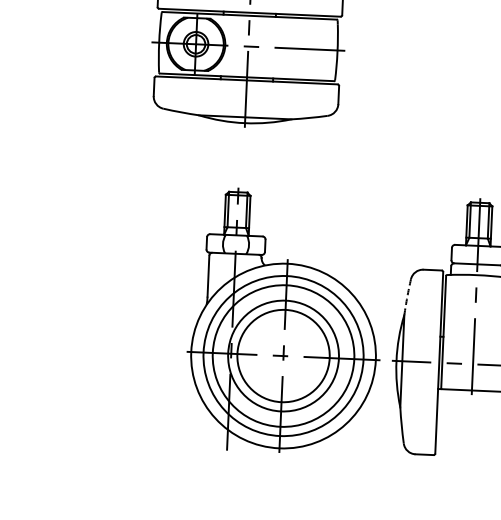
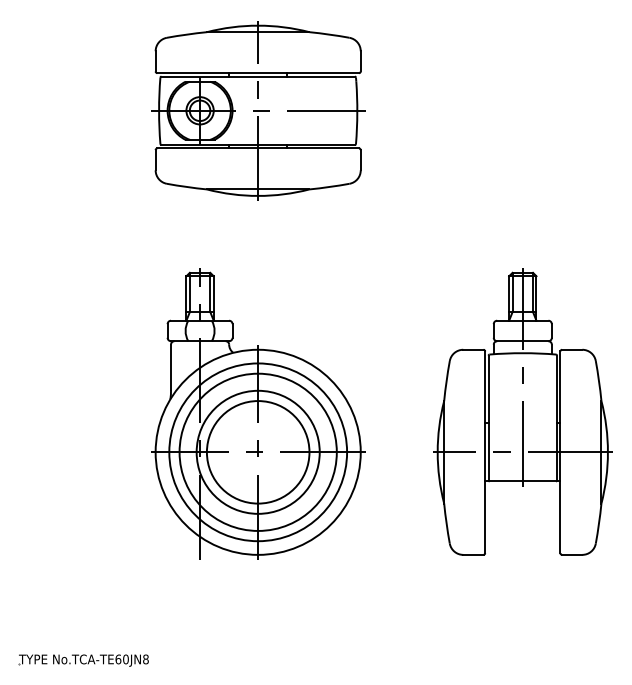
arc: (407, 296) -> (446, 380), dashed -> solid
part: (285, 321) -> (258, 413), moved

